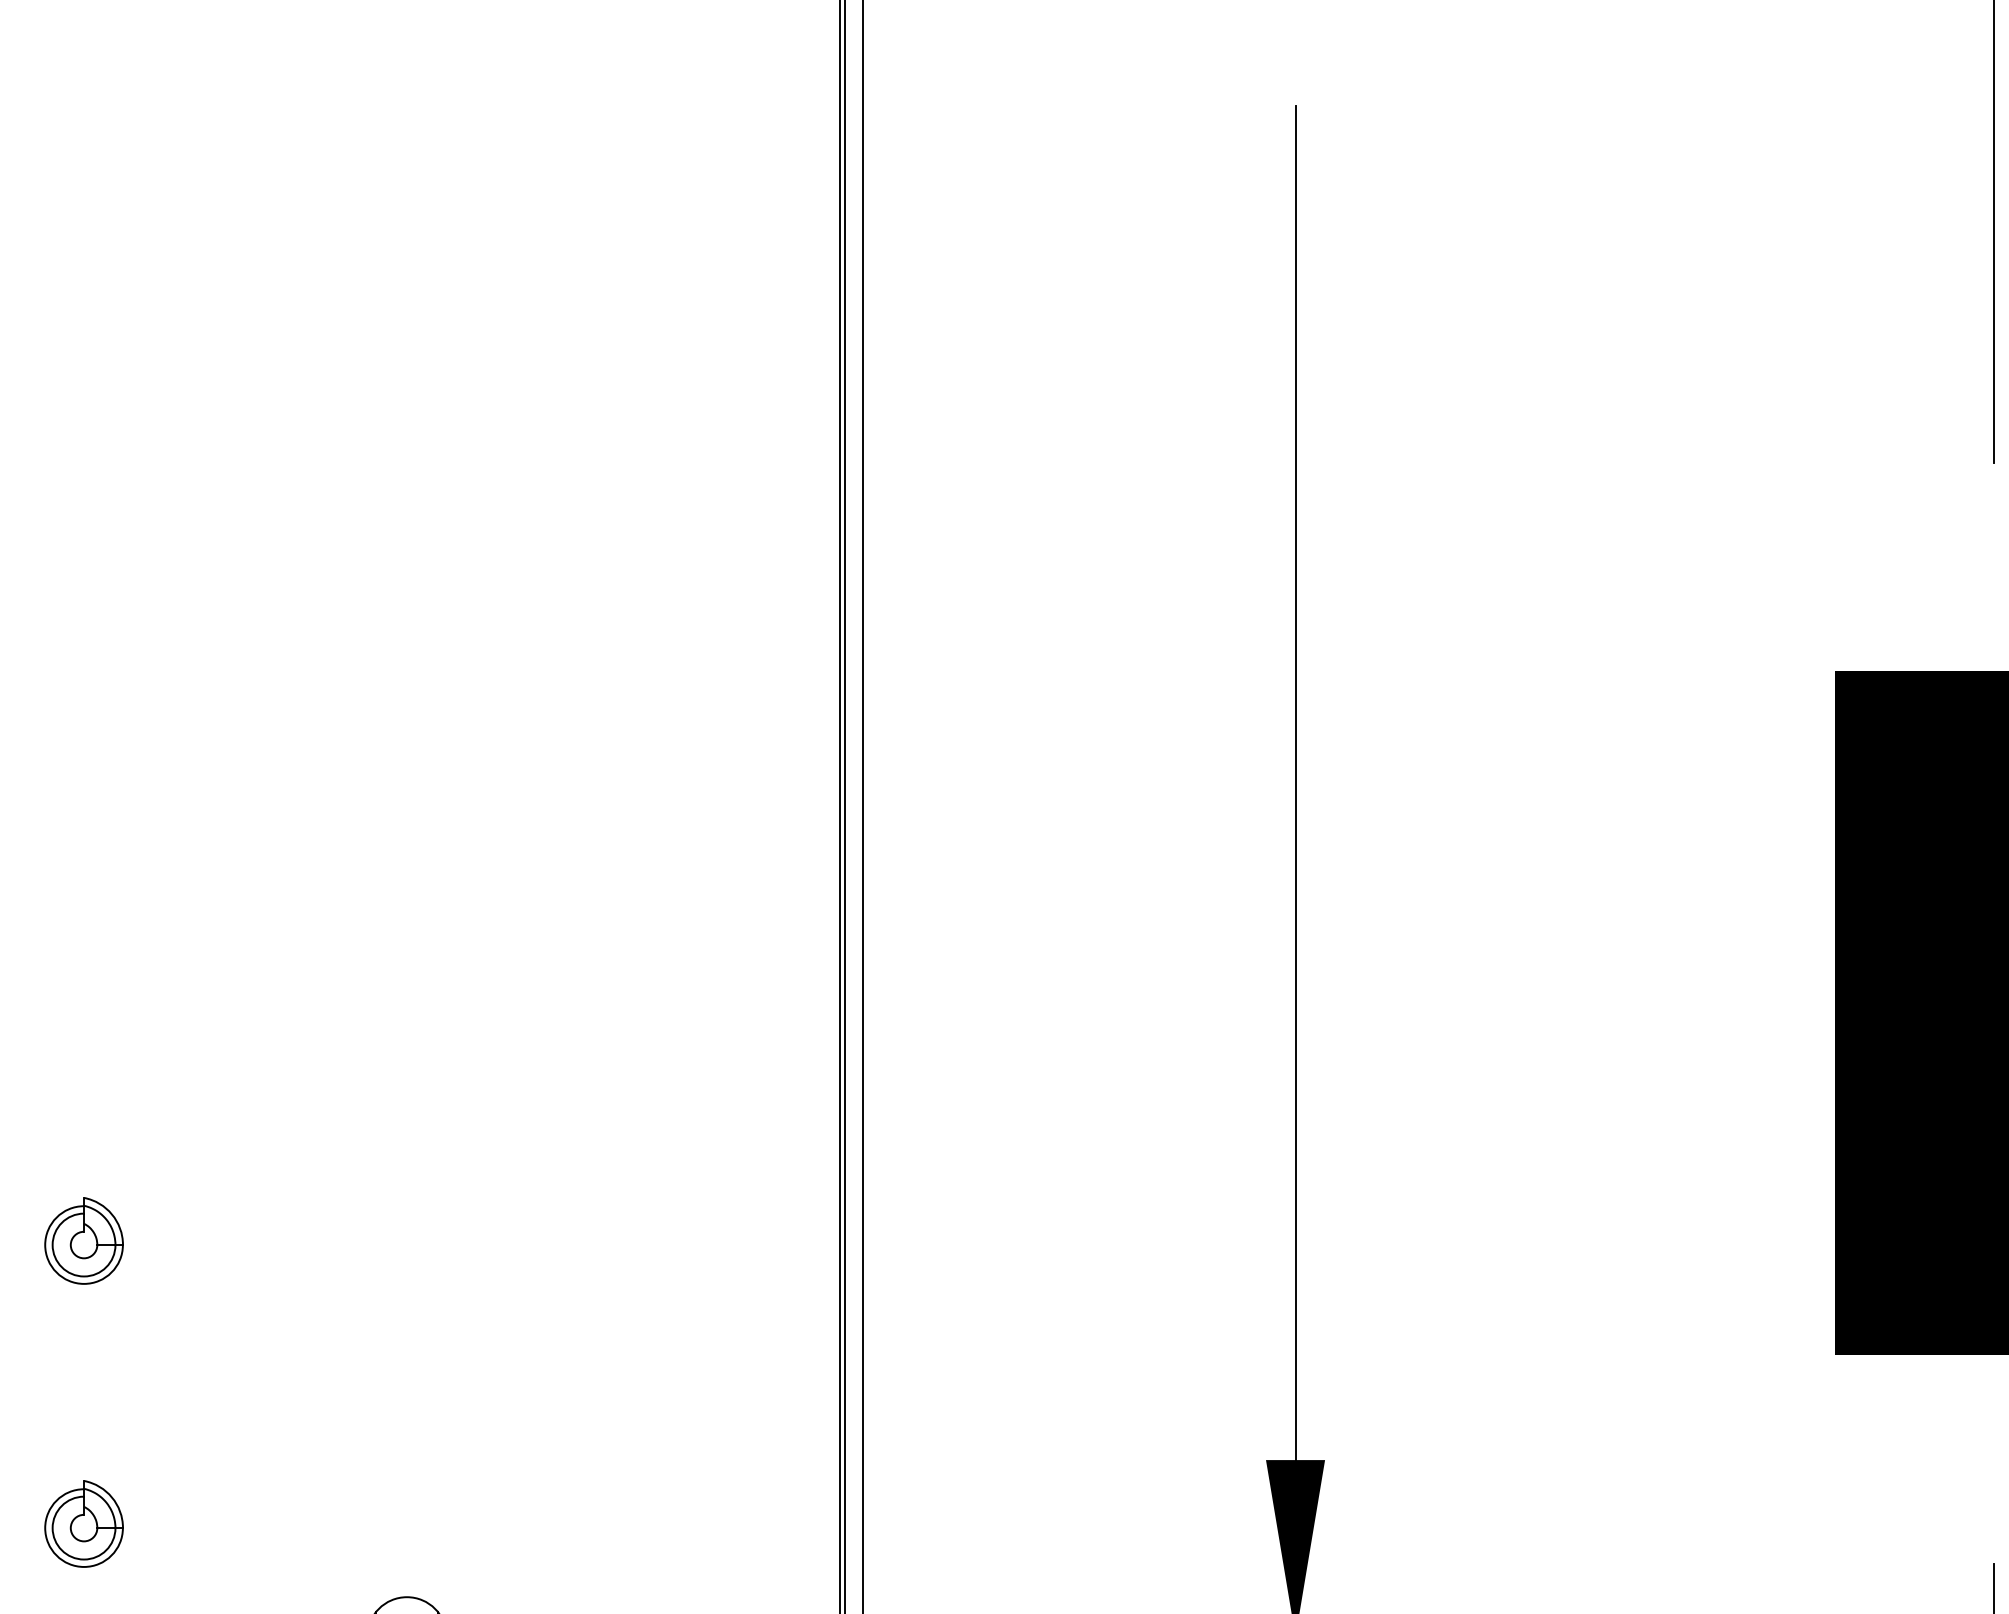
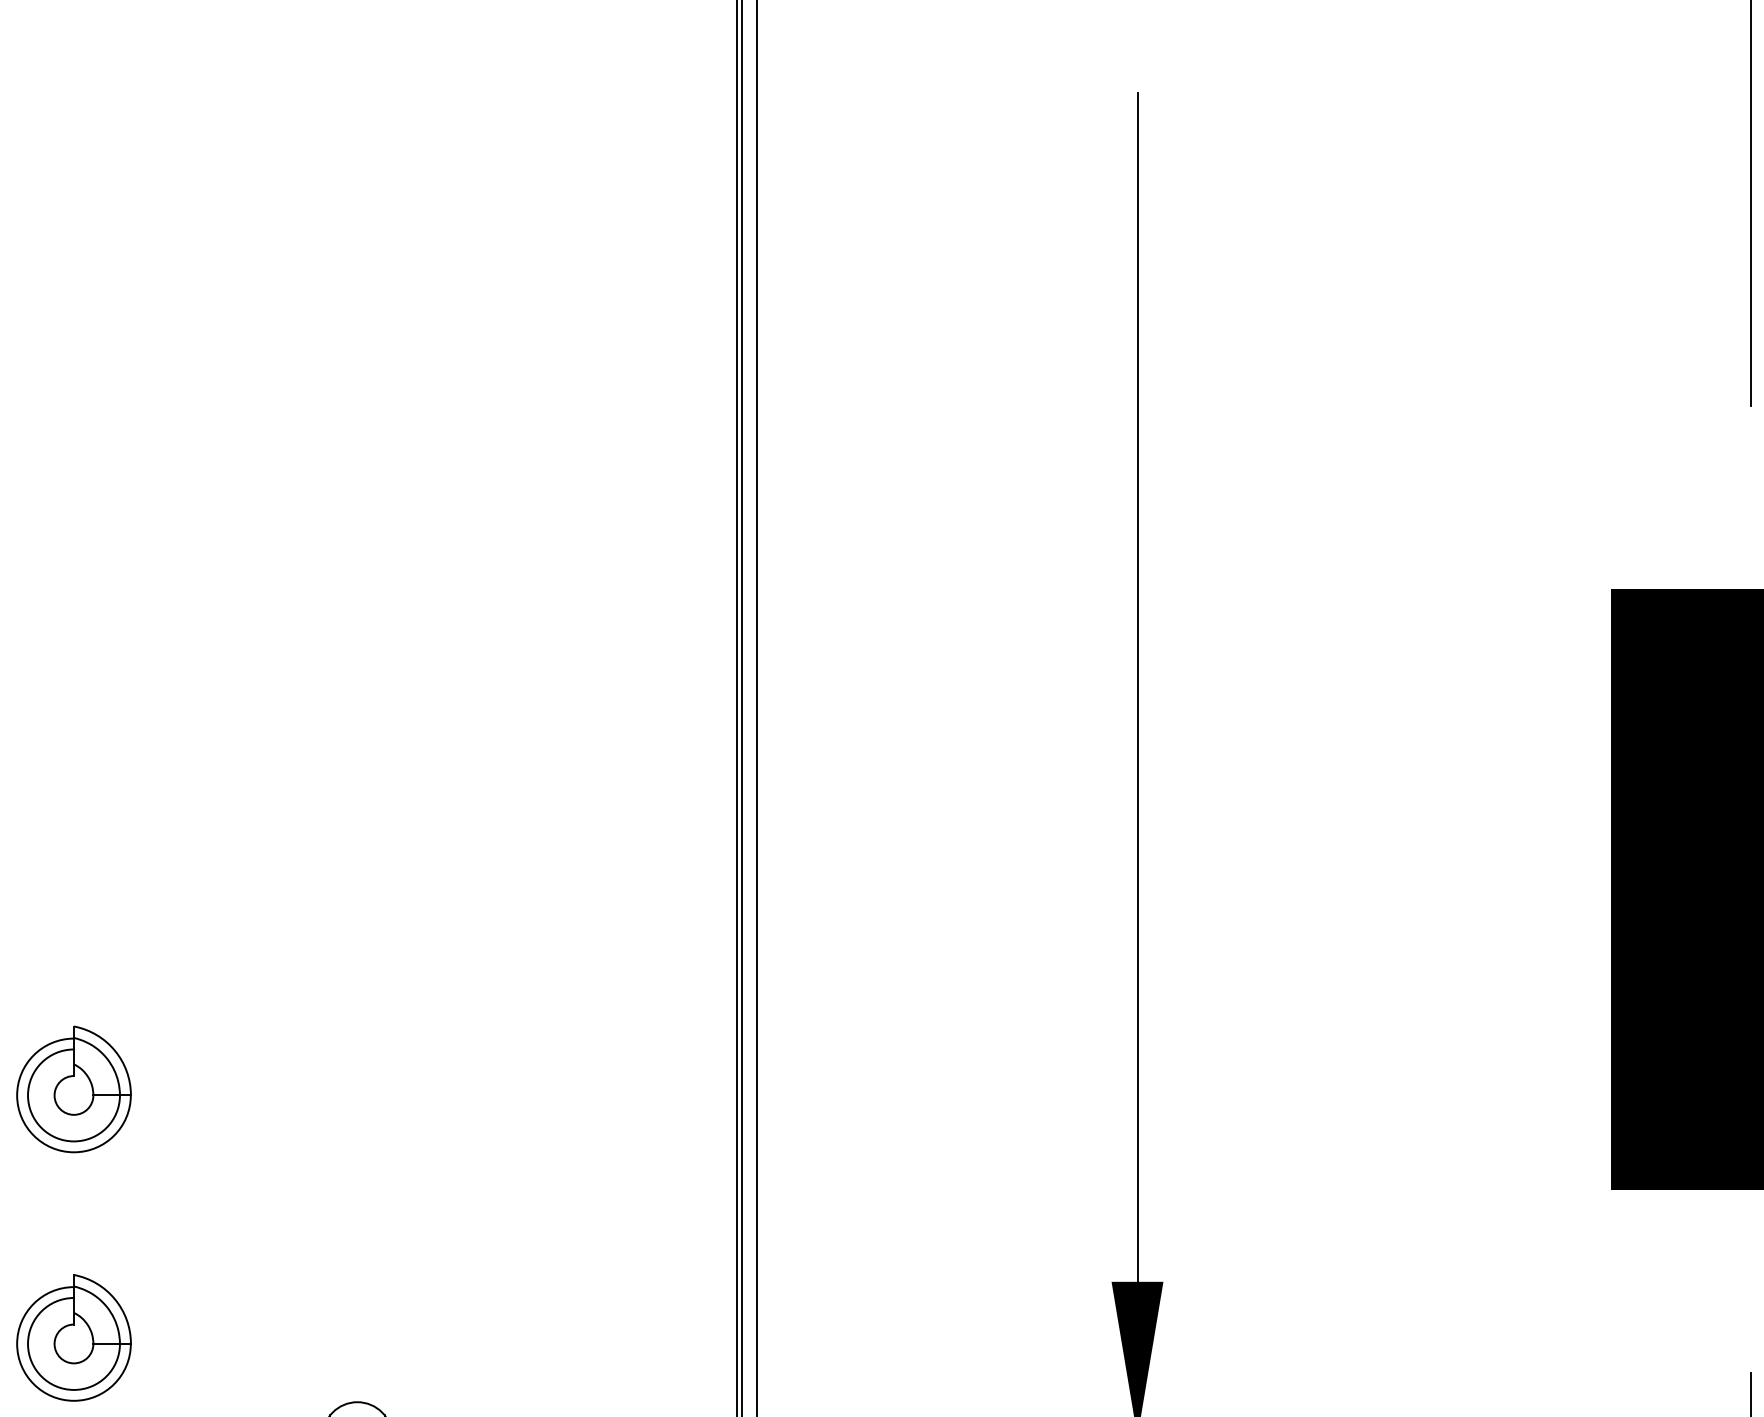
part: (83, 1240) -> (73, 1089), size x1.67
part: (83, 1523) -> (73, 1337), size x1.67

